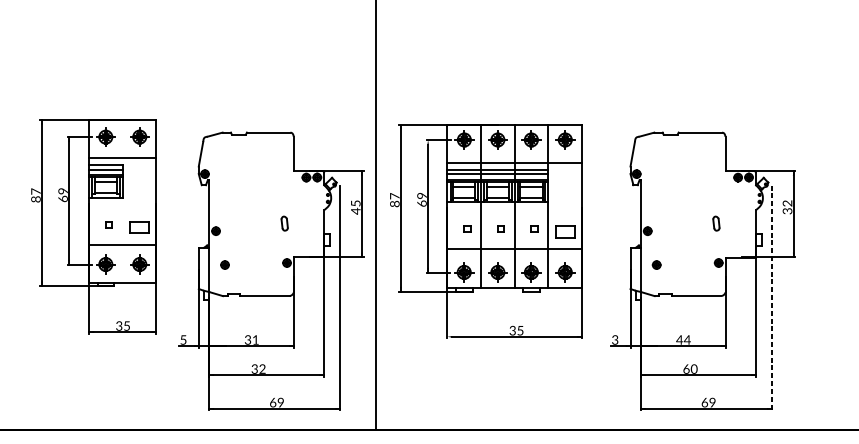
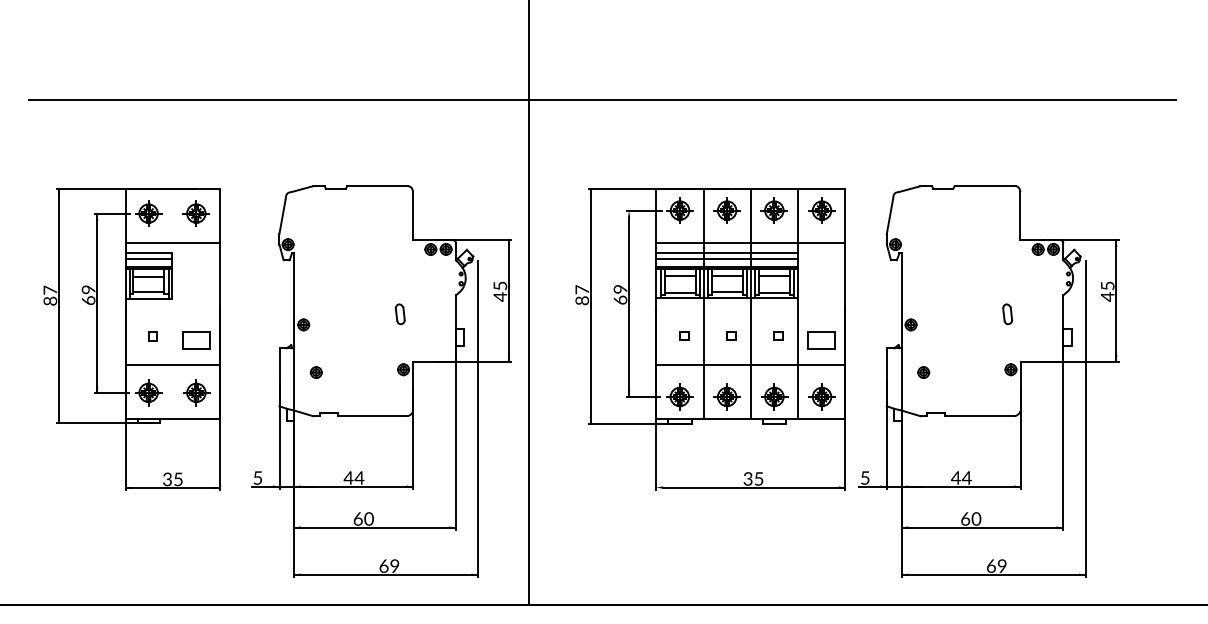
line: (428, 70) -> (602, 99), added
text: (787, 207) -> (1107, 291), 32 -> 45
part: (93, 226) -> (131, 339), moved
part: (486, 231) -> (710, 339), moved
line: (771, 298) -> (1085, 419), dashed -> solid
text: (251, 339) -> (353, 477), 31 -> 44
text: (614, 339) -> (864, 477), 3 -> 5
text: (258, 368) -> (363, 518), 32 -> 60

